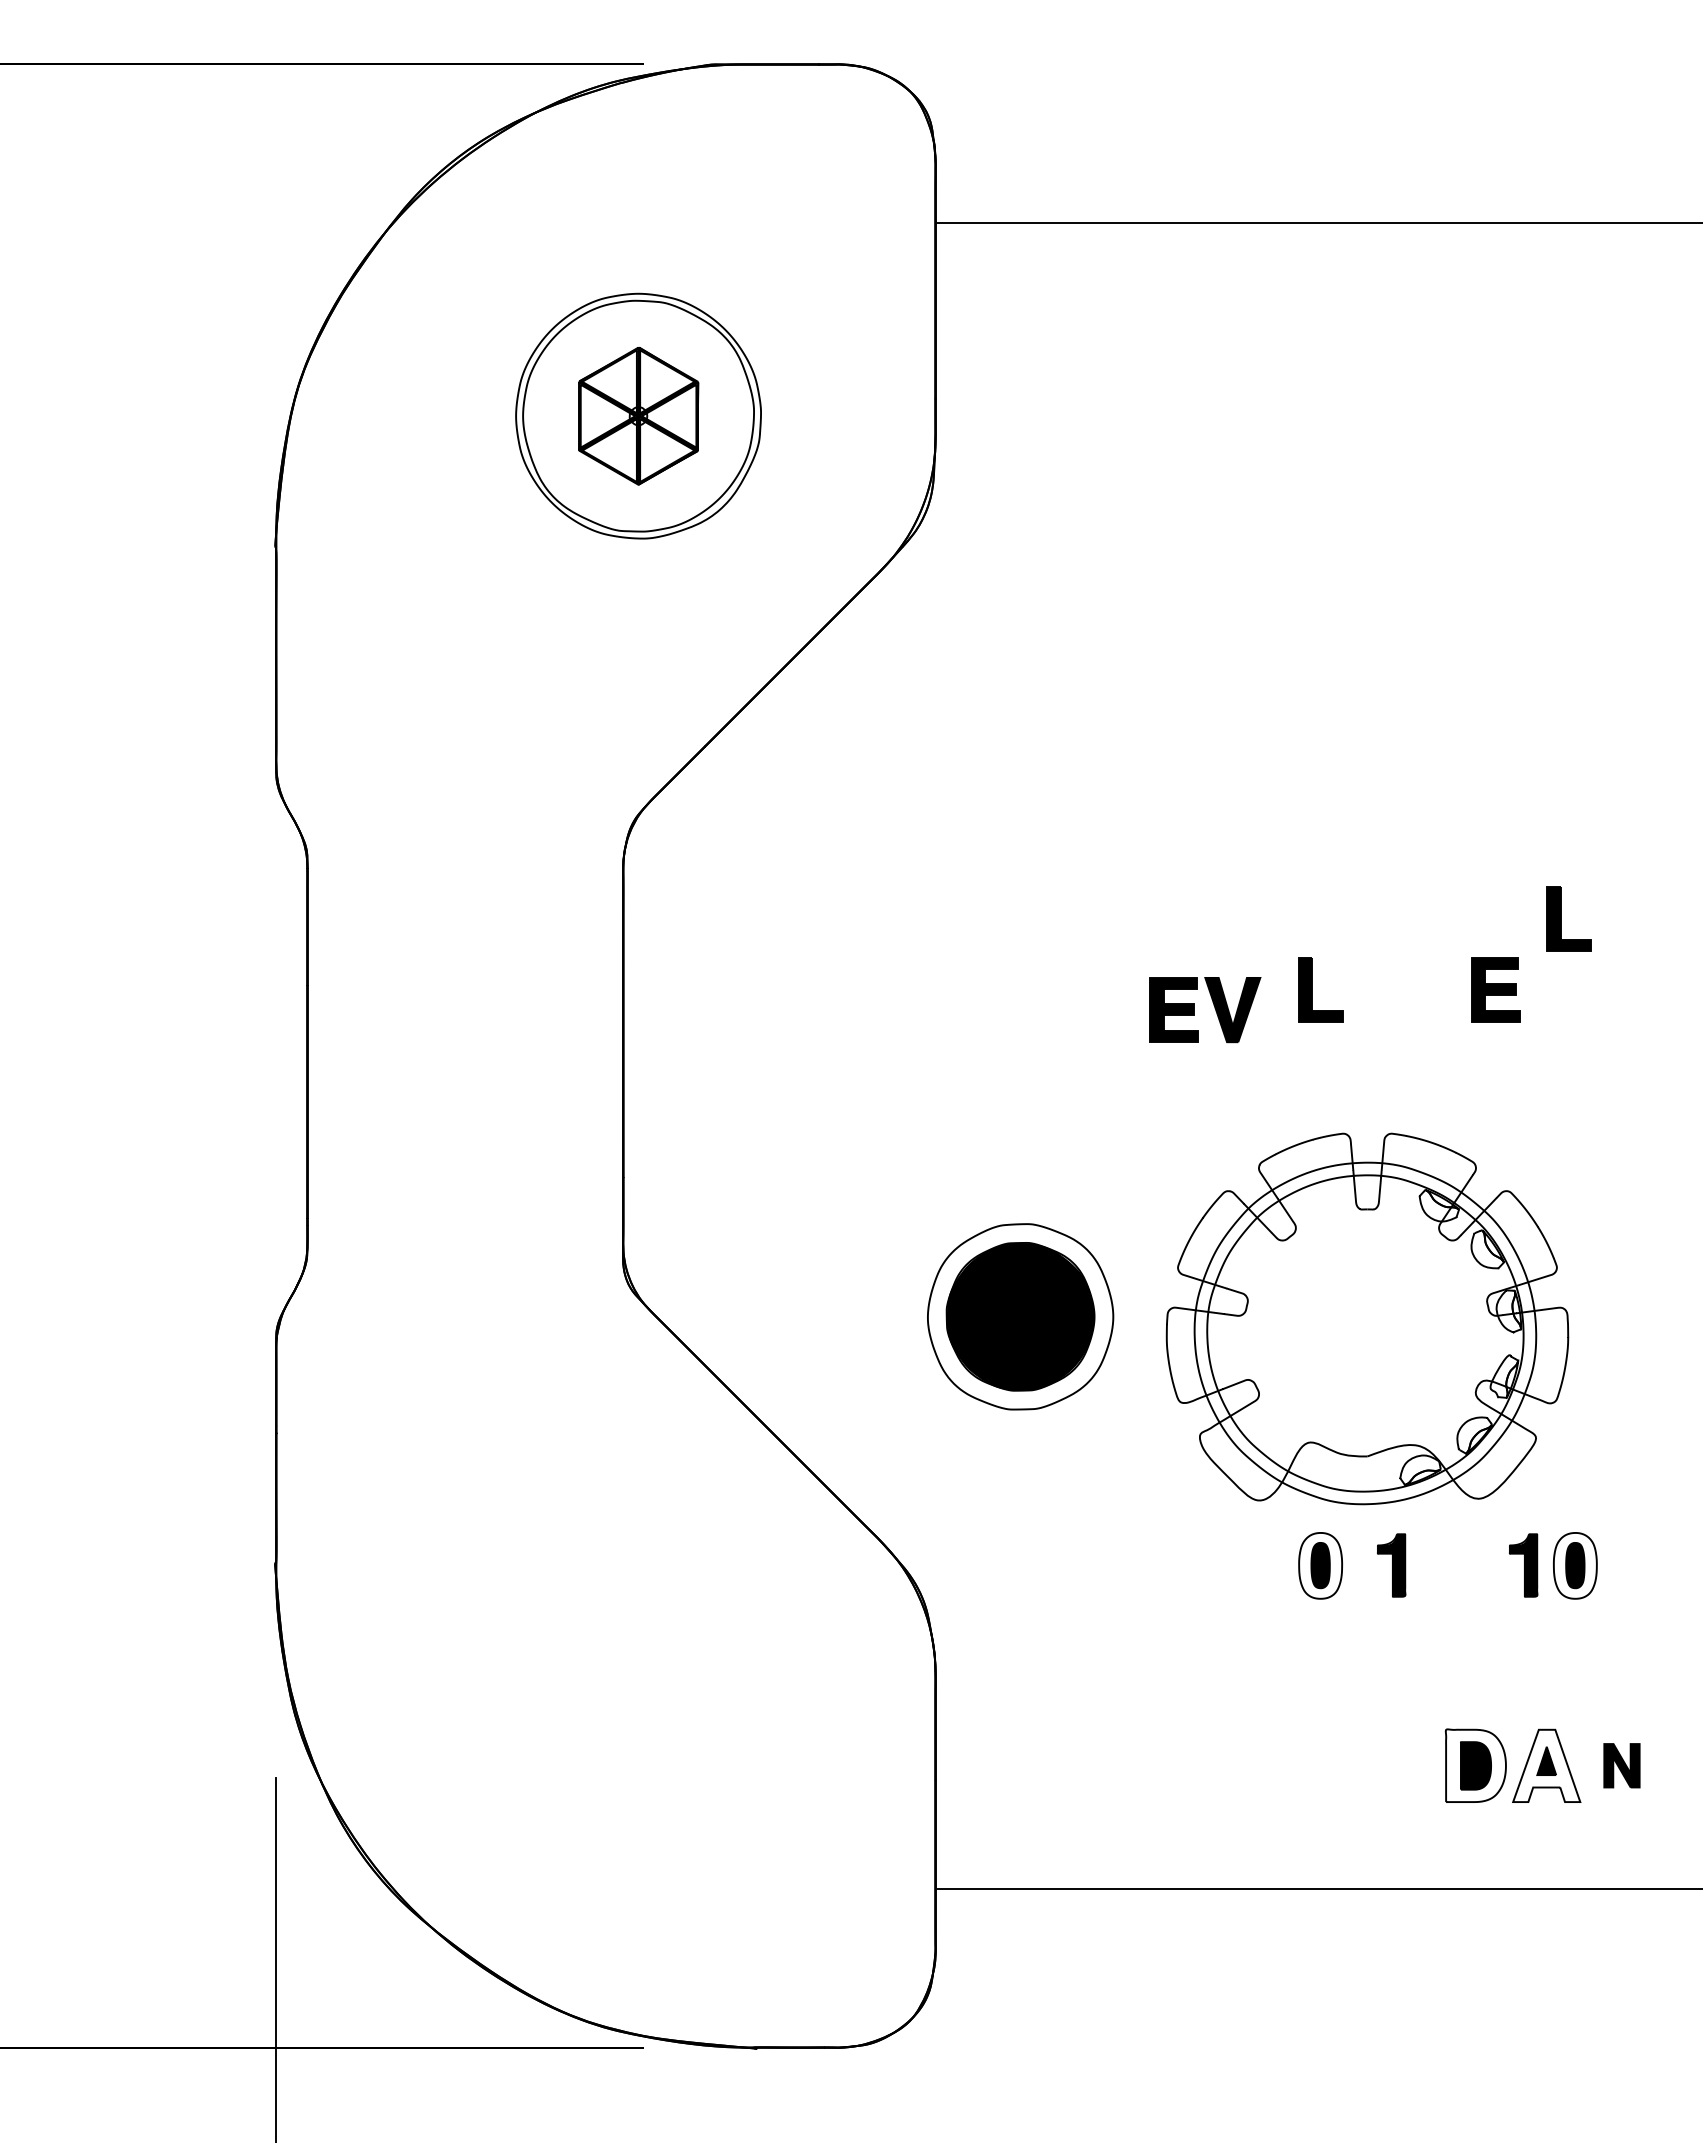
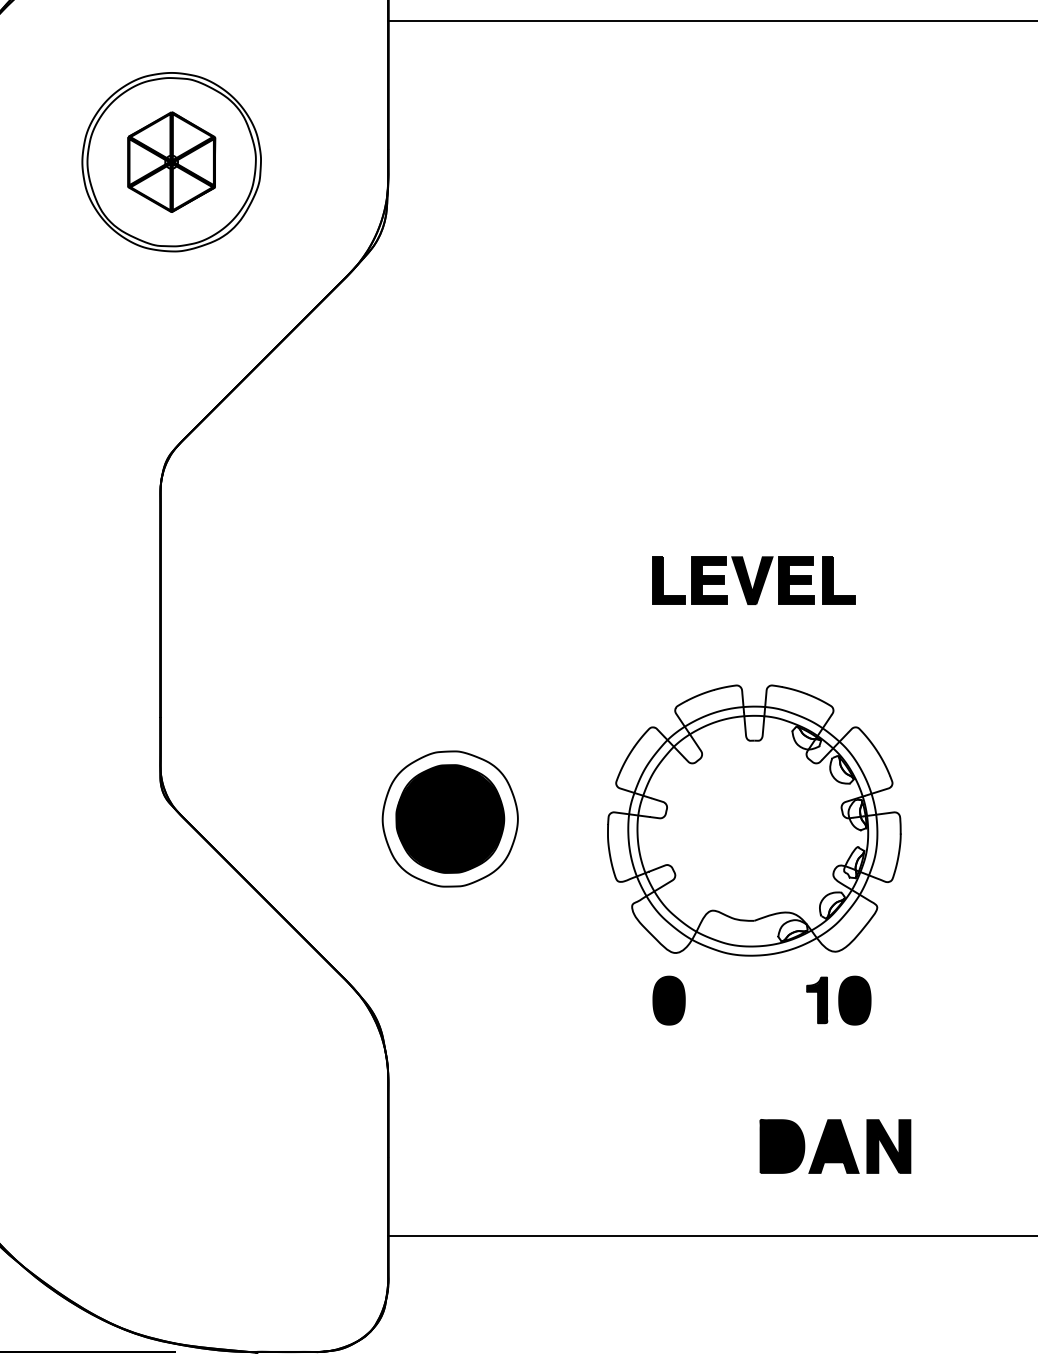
part: (1561, 918) -> (833, 580), moved
part: (1214, 1008) -> (739, 579), moved
part: (1367, 1318) -> (754, 820), moved
fill: (1320, 1565) -> (669, 1000), added
part: (1391, 1565) -> (720, 1000), removed
fill: (1574, 1565) -> (854, 1000), added
fill: (1475, 1765) -> (782, 1146), added
fill: (1546, 1765) -> (833, 1146), added
part: (1621, 1765) -> (888, 1146), size x1.67

